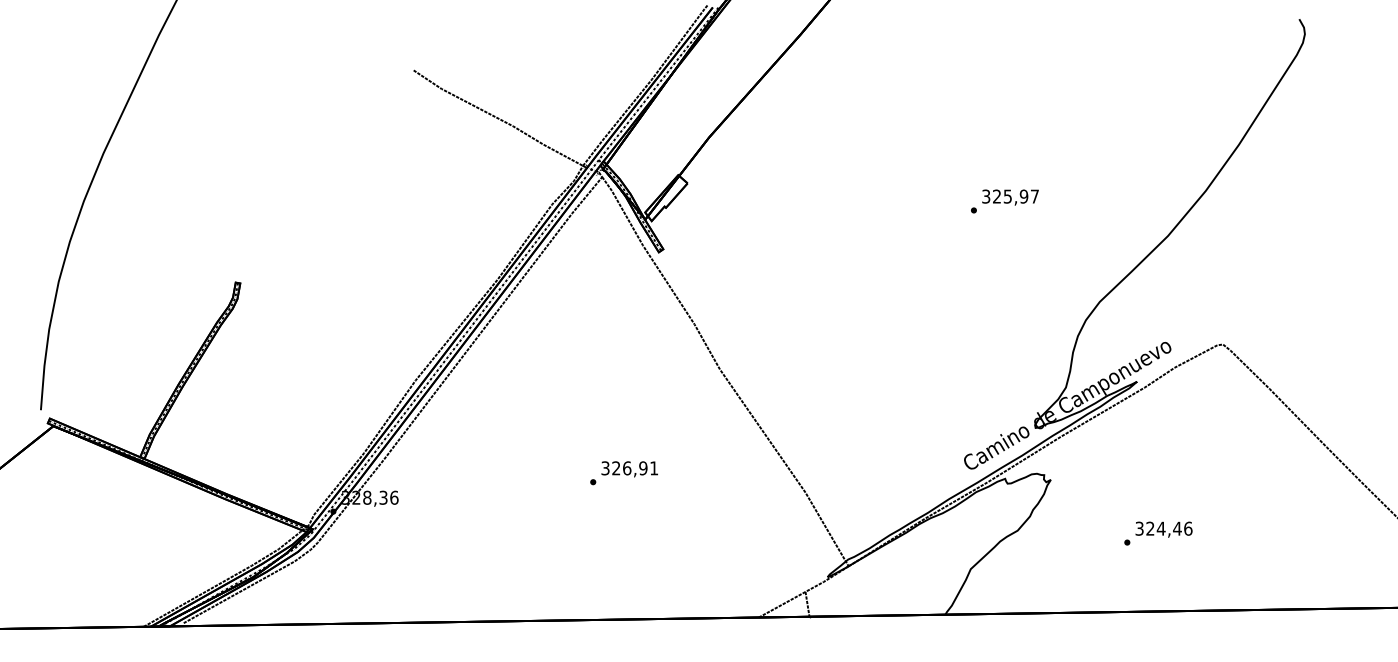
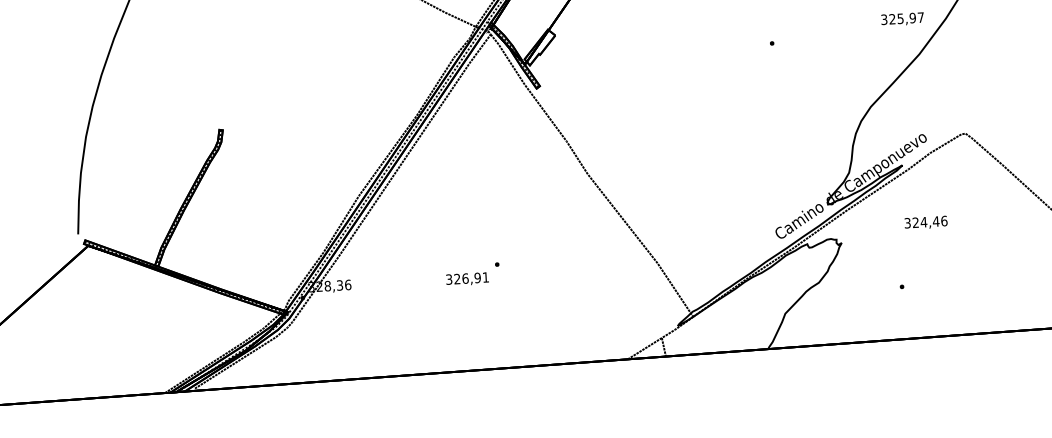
text: (1010, 197) -> (902, 19), moved
text: (629, 469) -> (467, 279), moved
text: (1163, 529) -> (925, 222), moved

